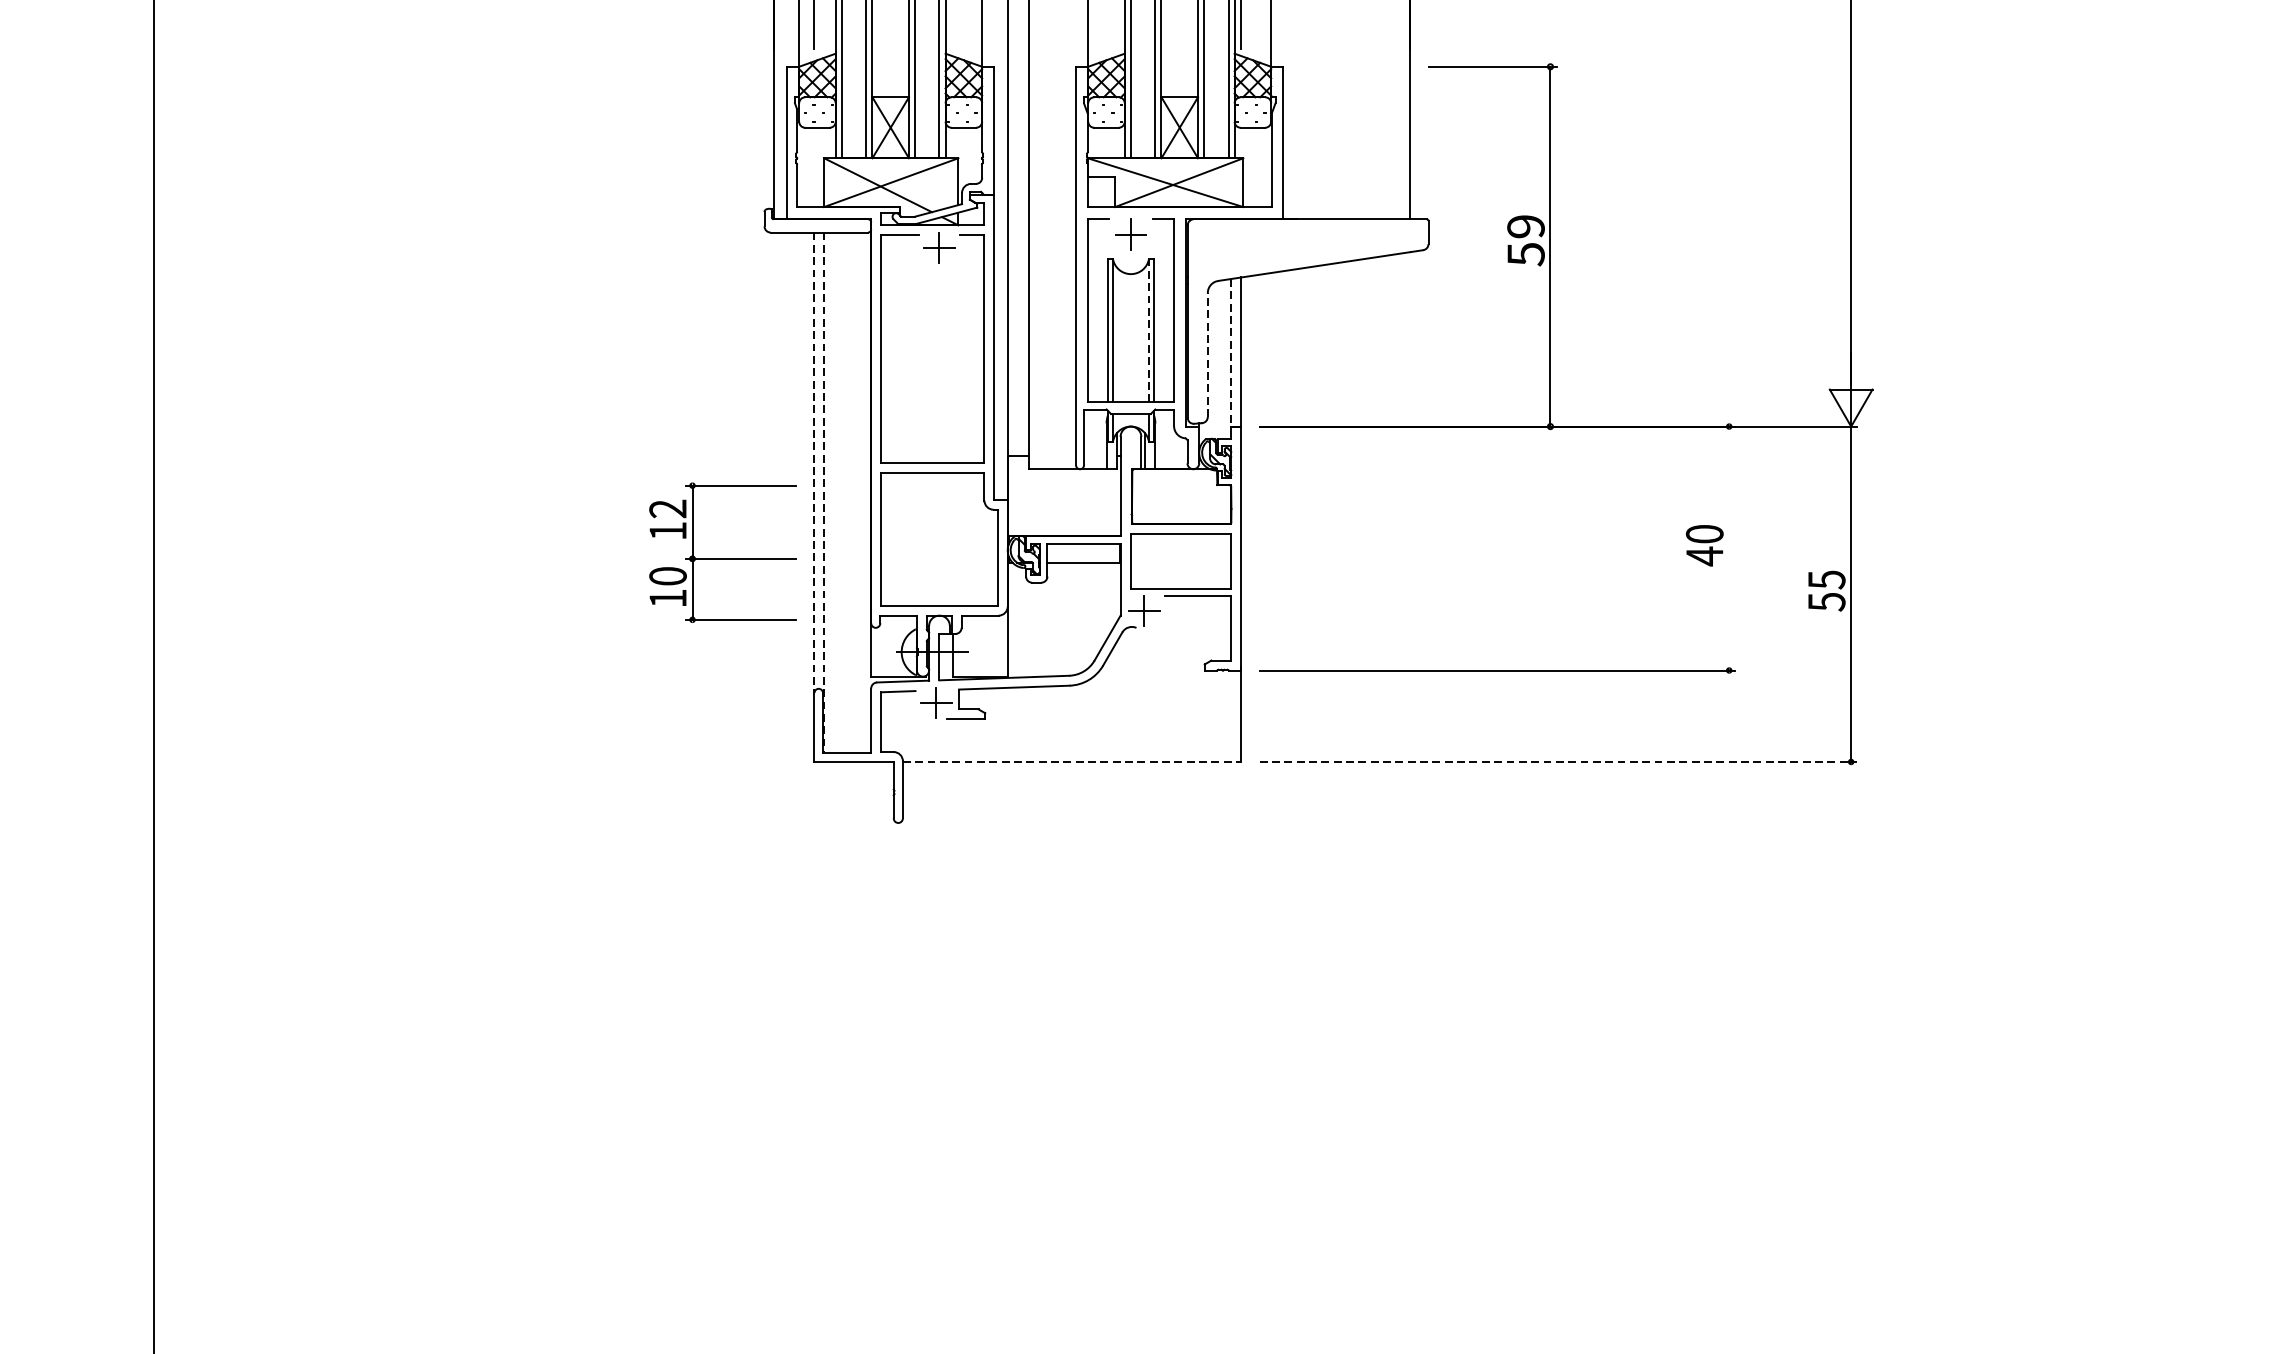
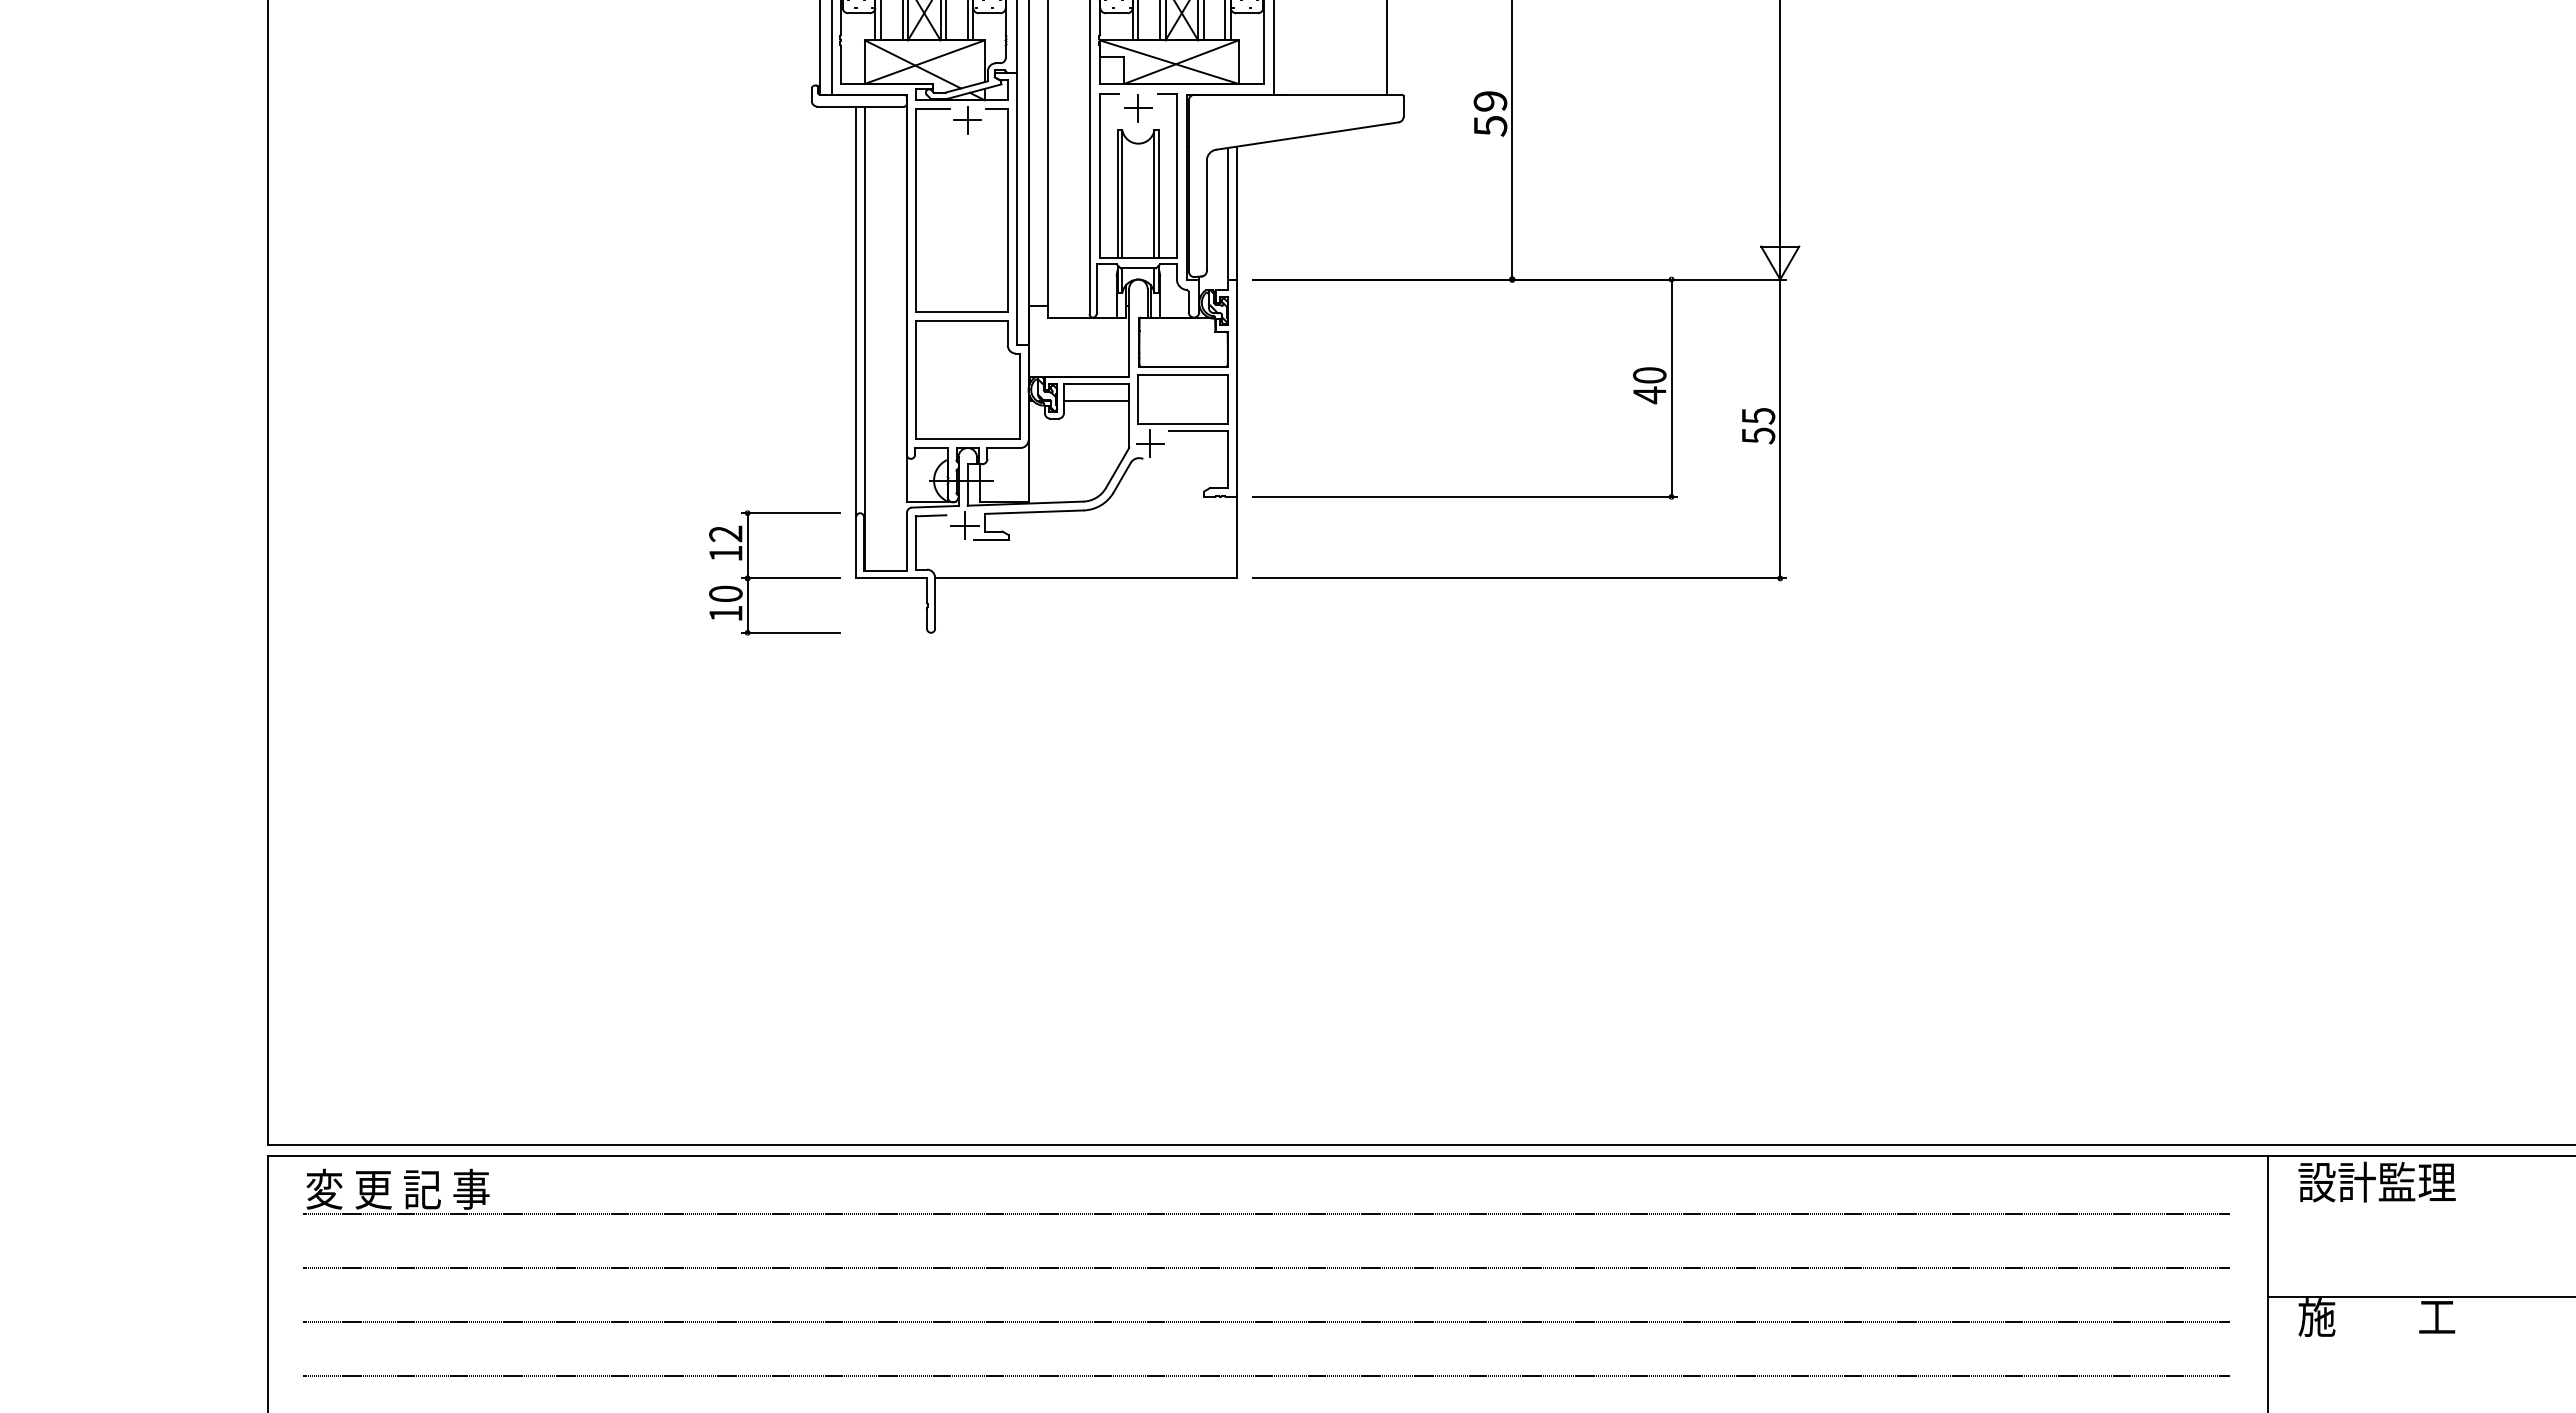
line: (1149, 330) -> (1154, 193), dashed -> solid
line: (1230, 352) -> (1227, 213), dashed -> solid
line: (1207, 354) -> (1206, 215), dashed -> solid
line: (814, 463) -> (856, 312), dashed -> solid
line: (824, 493) -> (865, 339), dashed -> solid
line: (1729, 547) -> (1671, 387), added
part: (722, 552) -> (774, 572), moved
line: (1071, 762) -> (1085, 578), dashed -> solid
line: (1558, 762) -> (1519, 578), dashed -> solid

